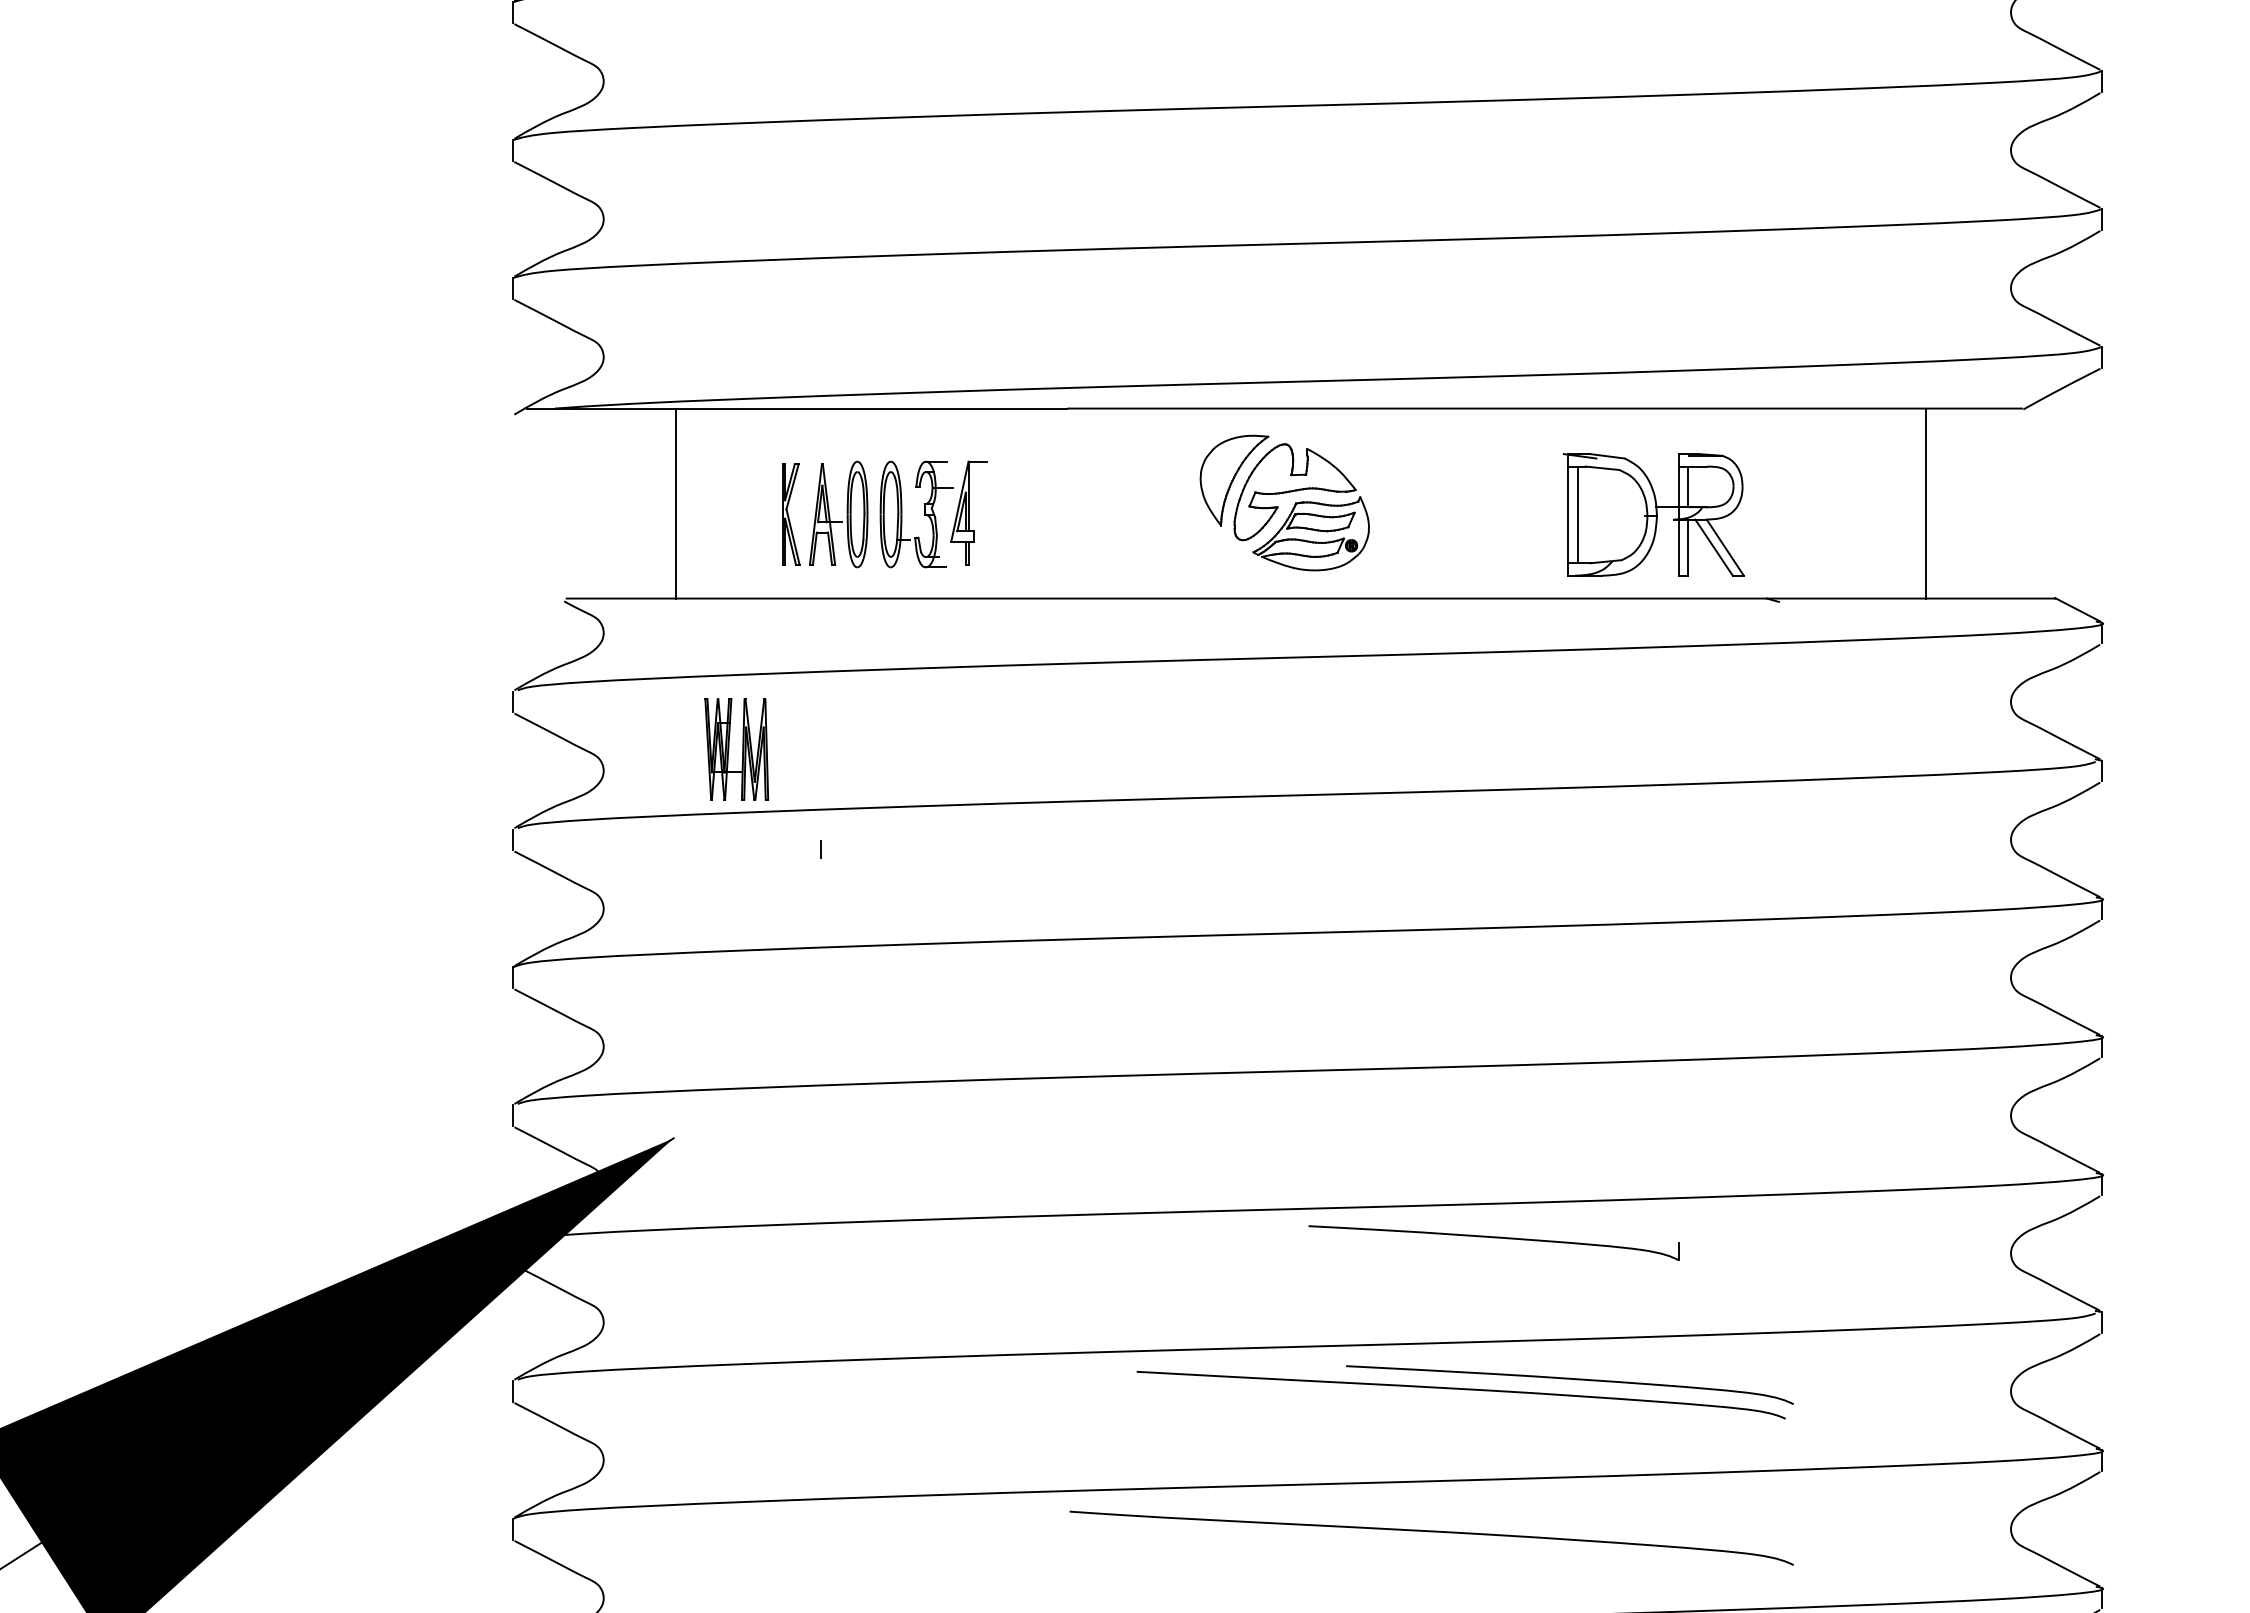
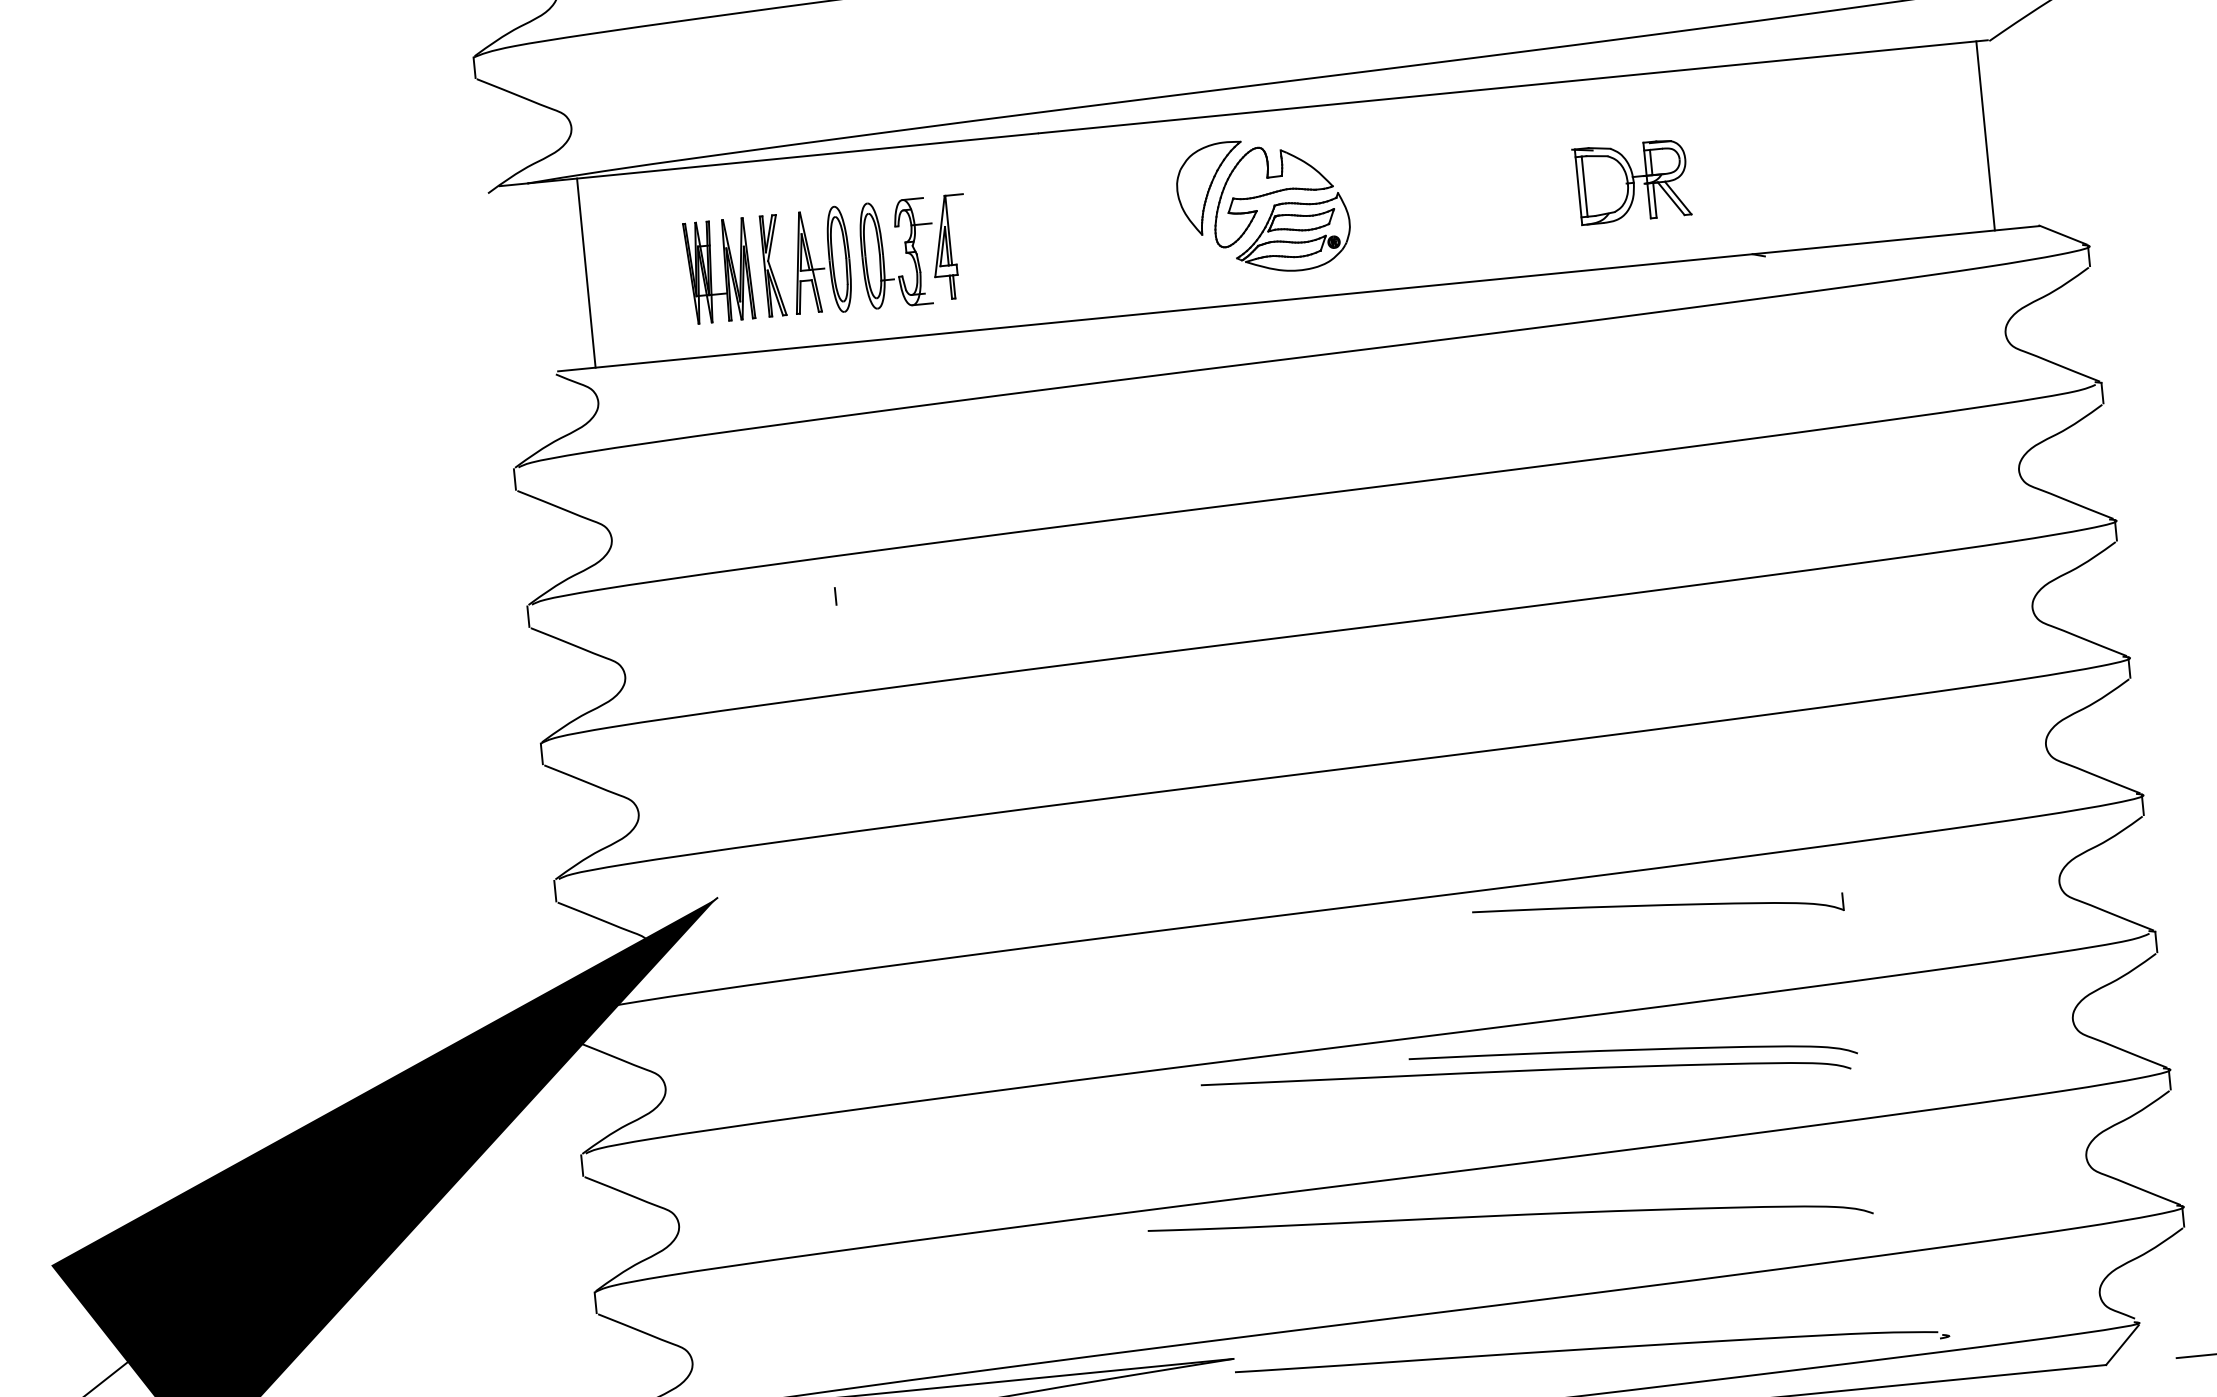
line: (676, 503) -> (586, 273), moved
line: (1926, 503) -> (1985, 135), moved
part: (1653, 514) -> (1631, 181), size x0.62
part: (736, 749) -> (718, 271), moved
part: (1493, 1242) -> (1657, 910), moved

